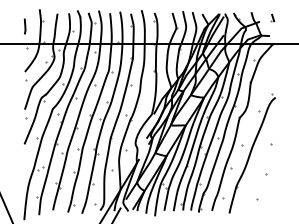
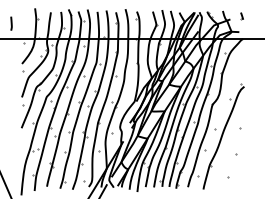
line: (24, 26) -> (10, 23), moved

